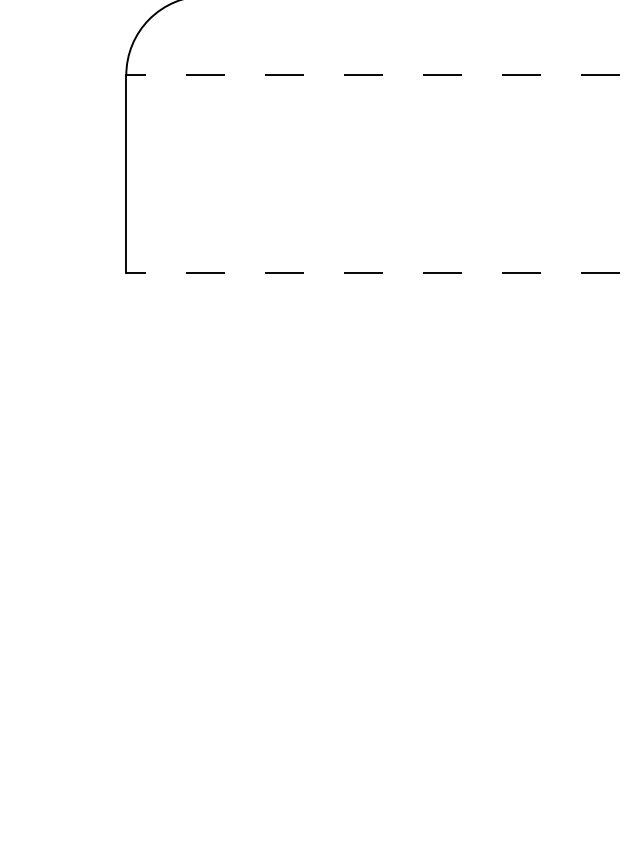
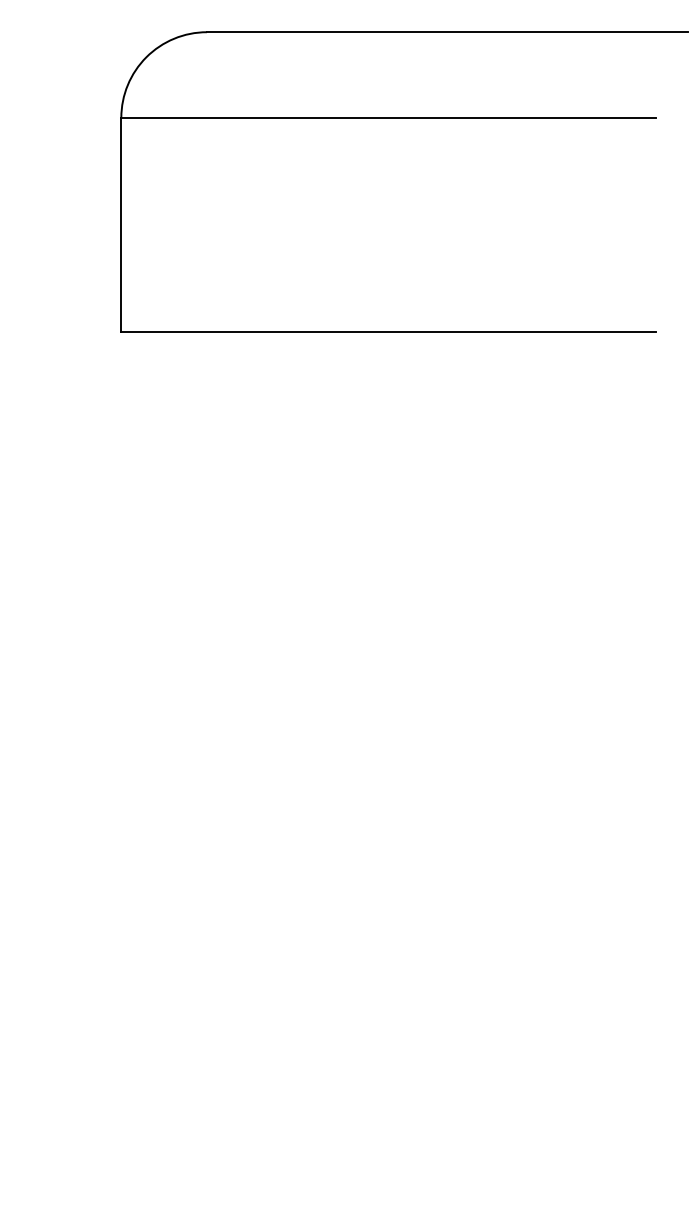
line: (373, 74) -> (388, 117), dashed -> solid
line: (373, 272) -> (388, 331), dashed -> solid

